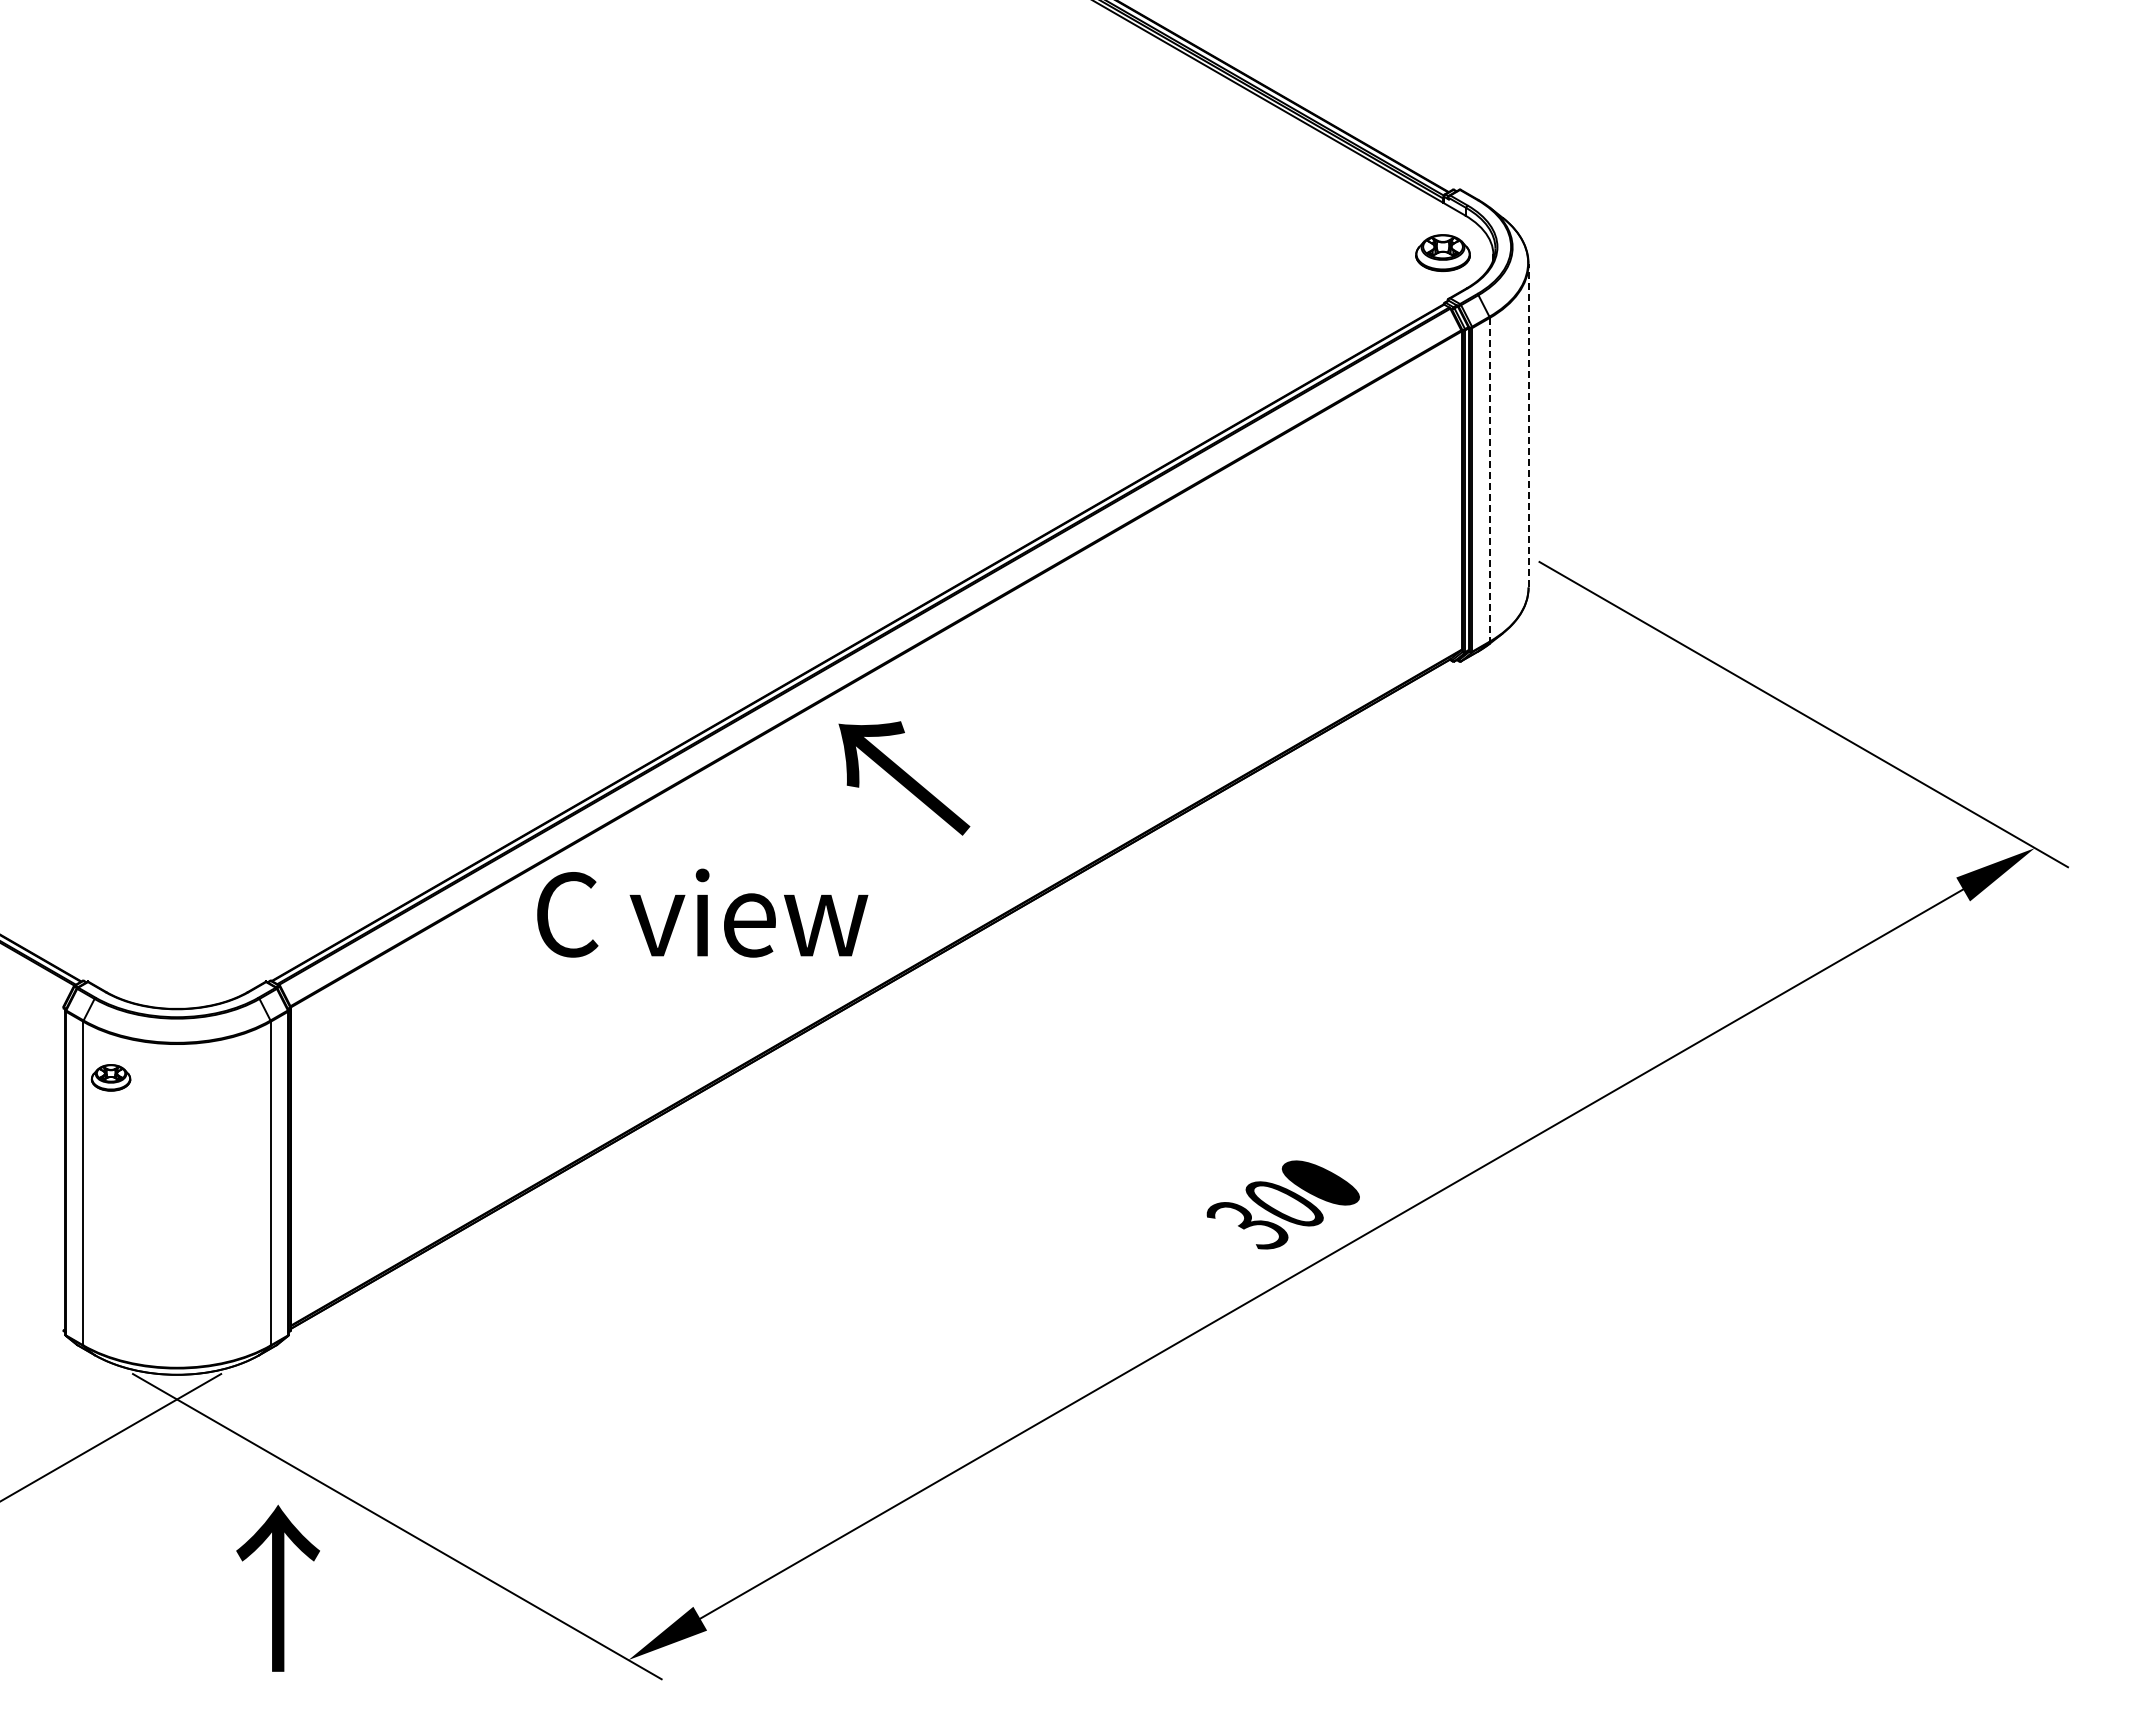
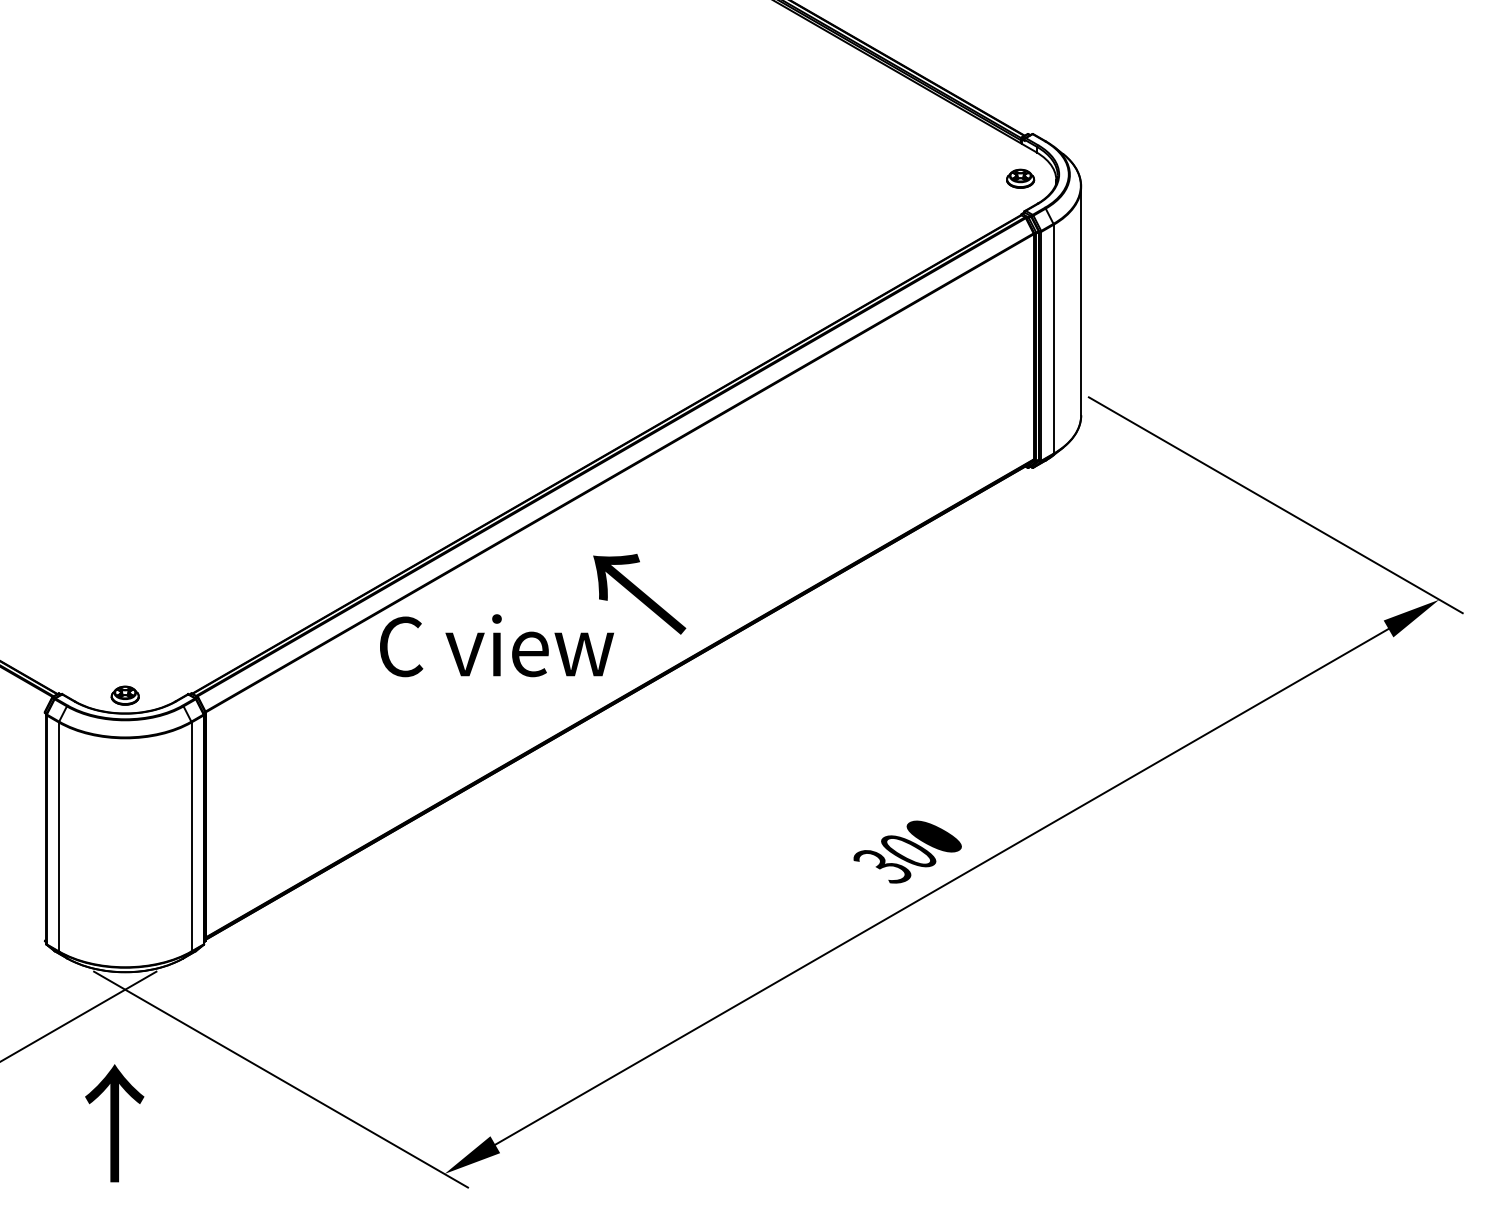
part: (1442, 252) -> (1020, 178), size x0.71
line: (1528, 425) -> (1081, 300), dashed -> solid
line: (1489, 479) -> (1053, 338), dashed -> solid
text: (904, 778) -> (639, 594), moved
part: (110, 1077) -> (124, 695), moved
text: (277, 1587) -> (114, 1122), moved

